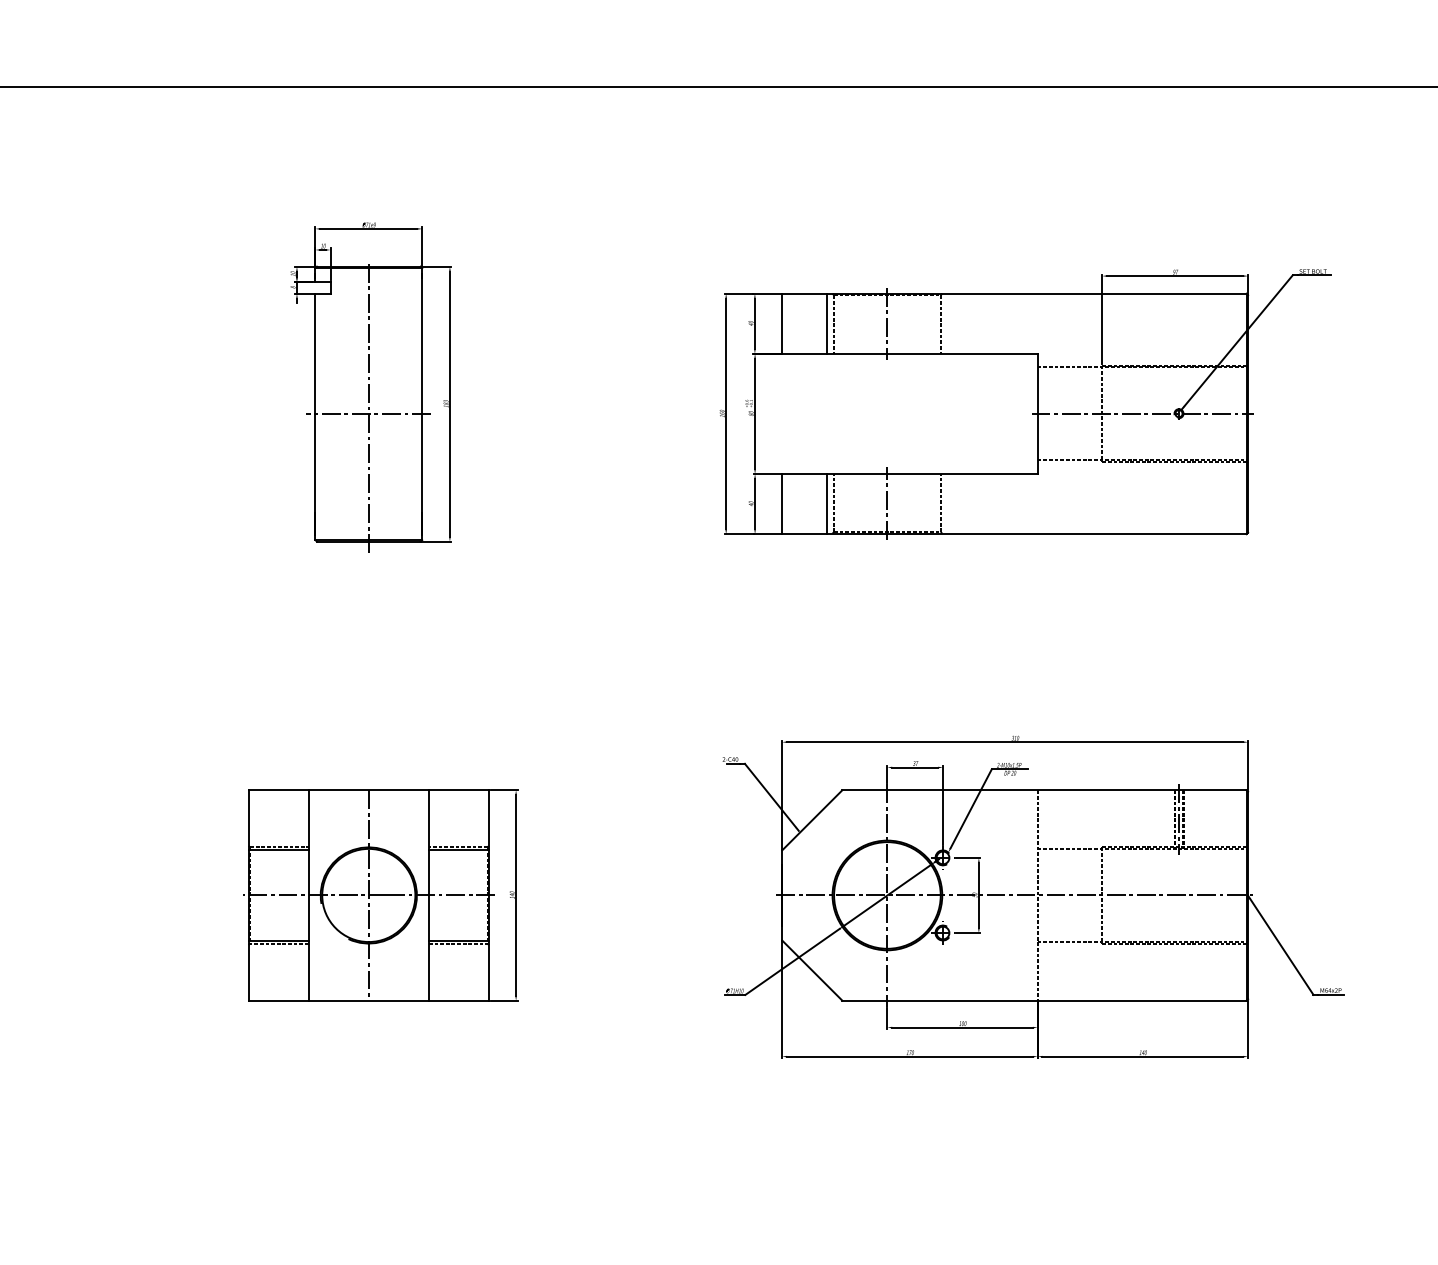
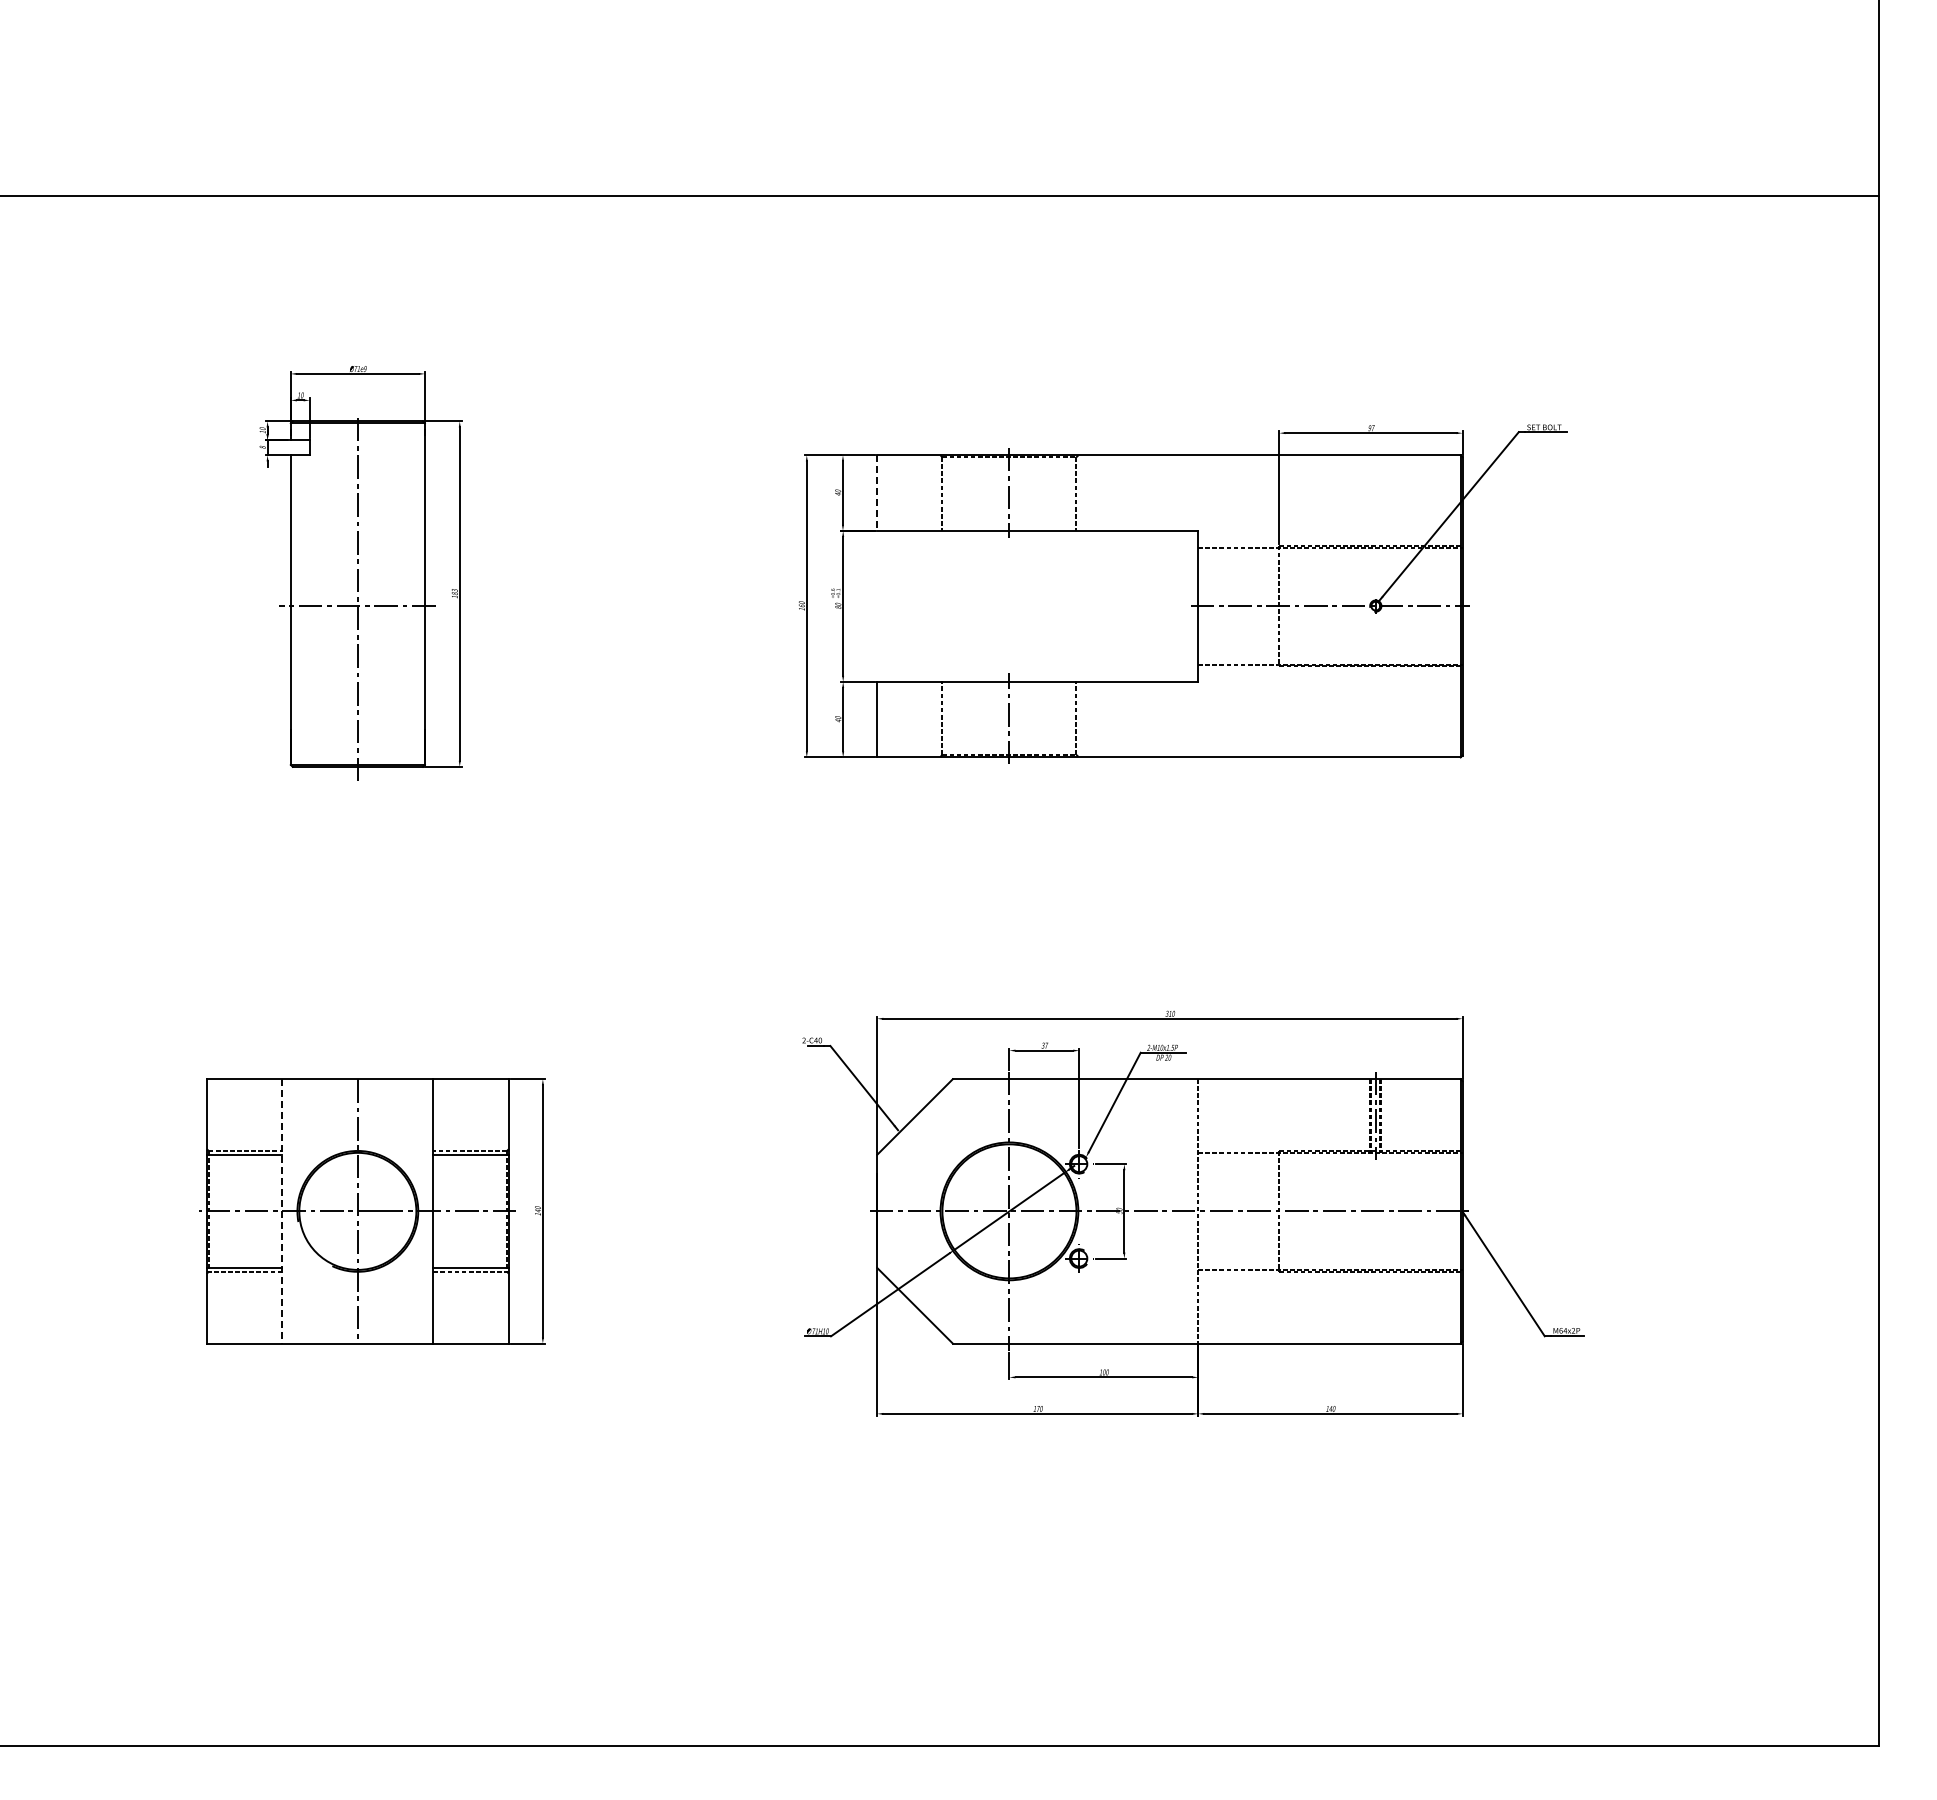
line: (826, 323) -> (933, 492), removed
line: (782, 324) -> (877, 493), solid -> dashed
line: (826, 503) -> (933, 718), removed
line: (308, 895) -> (282, 1211), solid -> dashed

